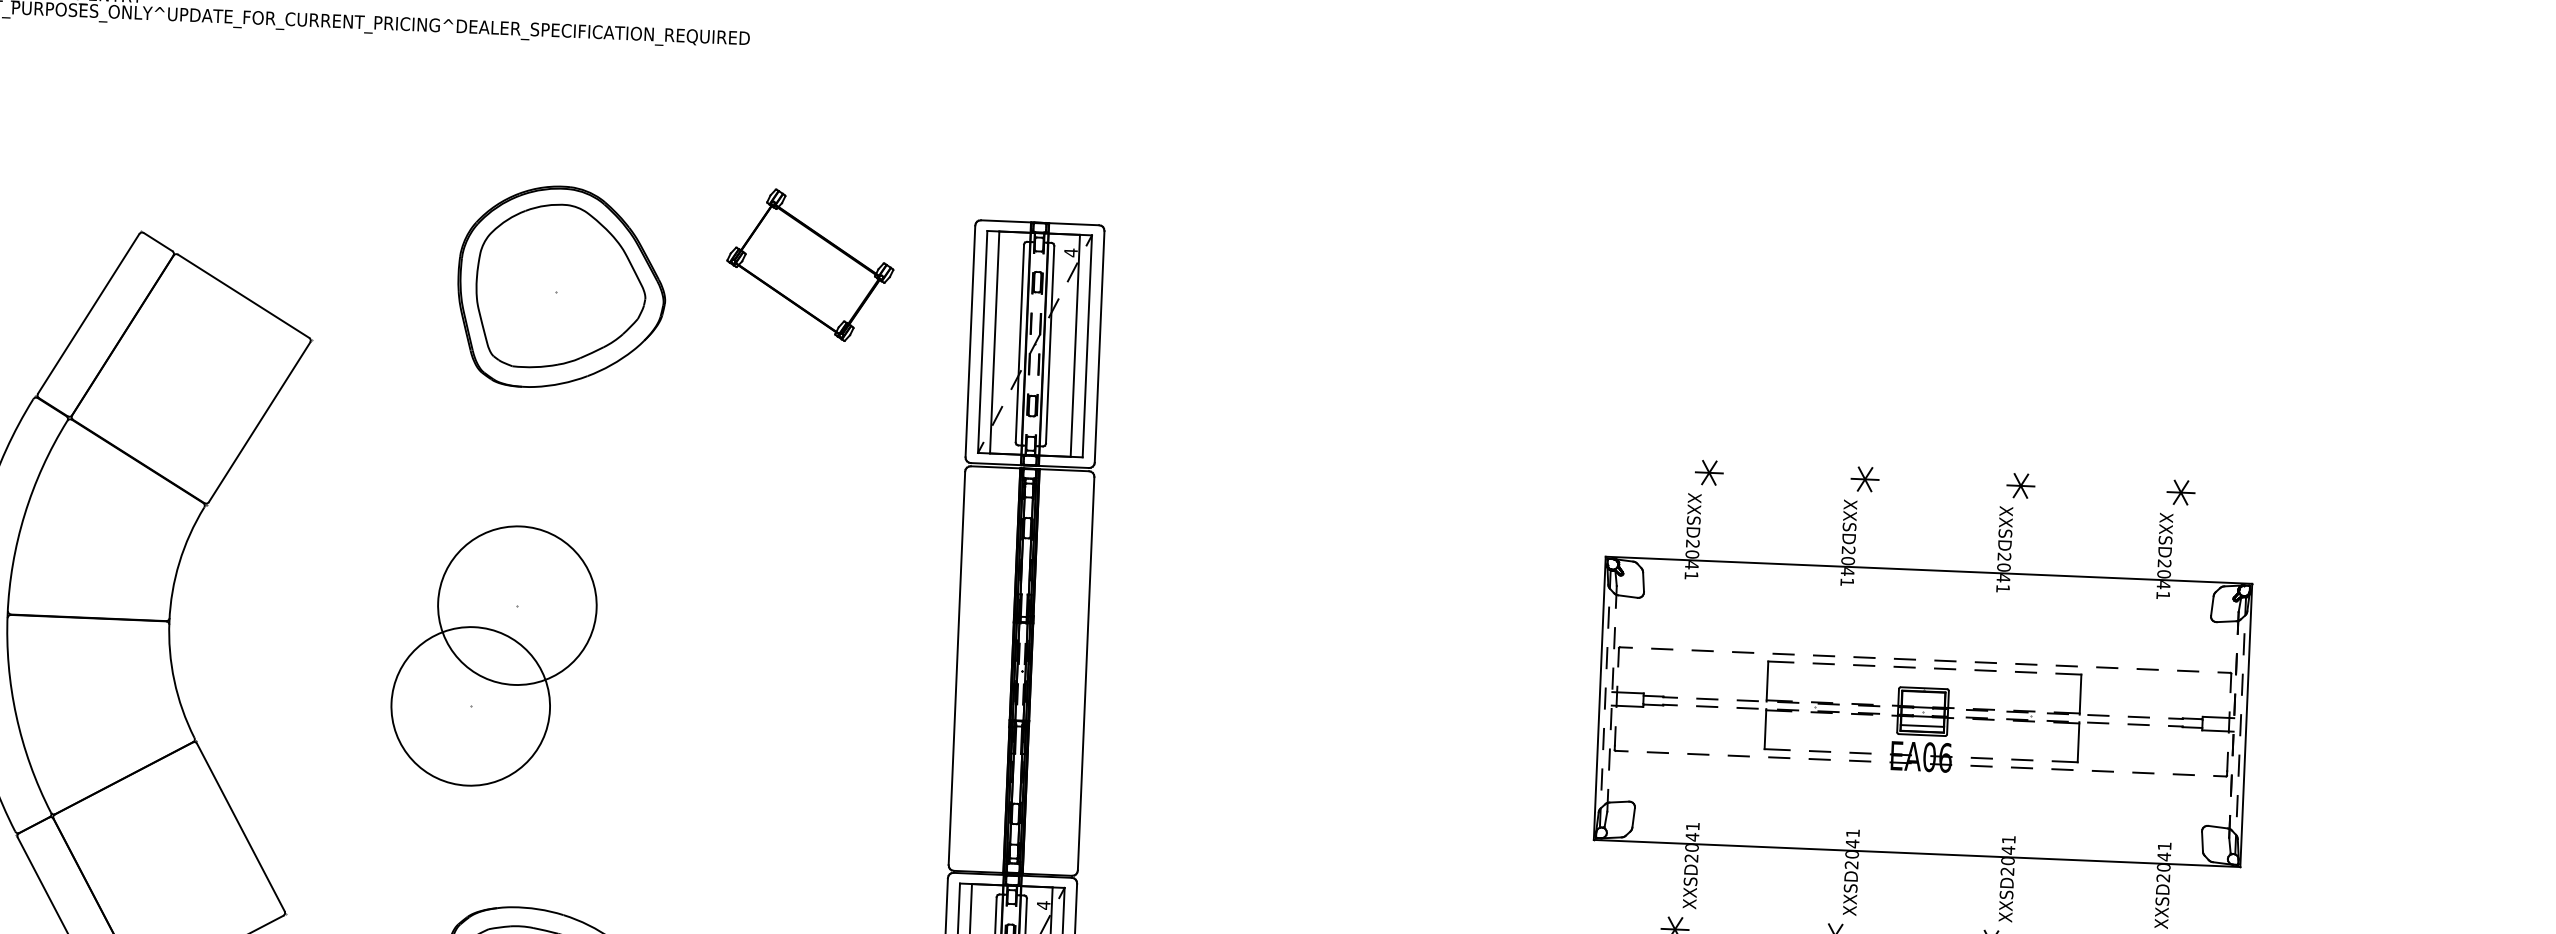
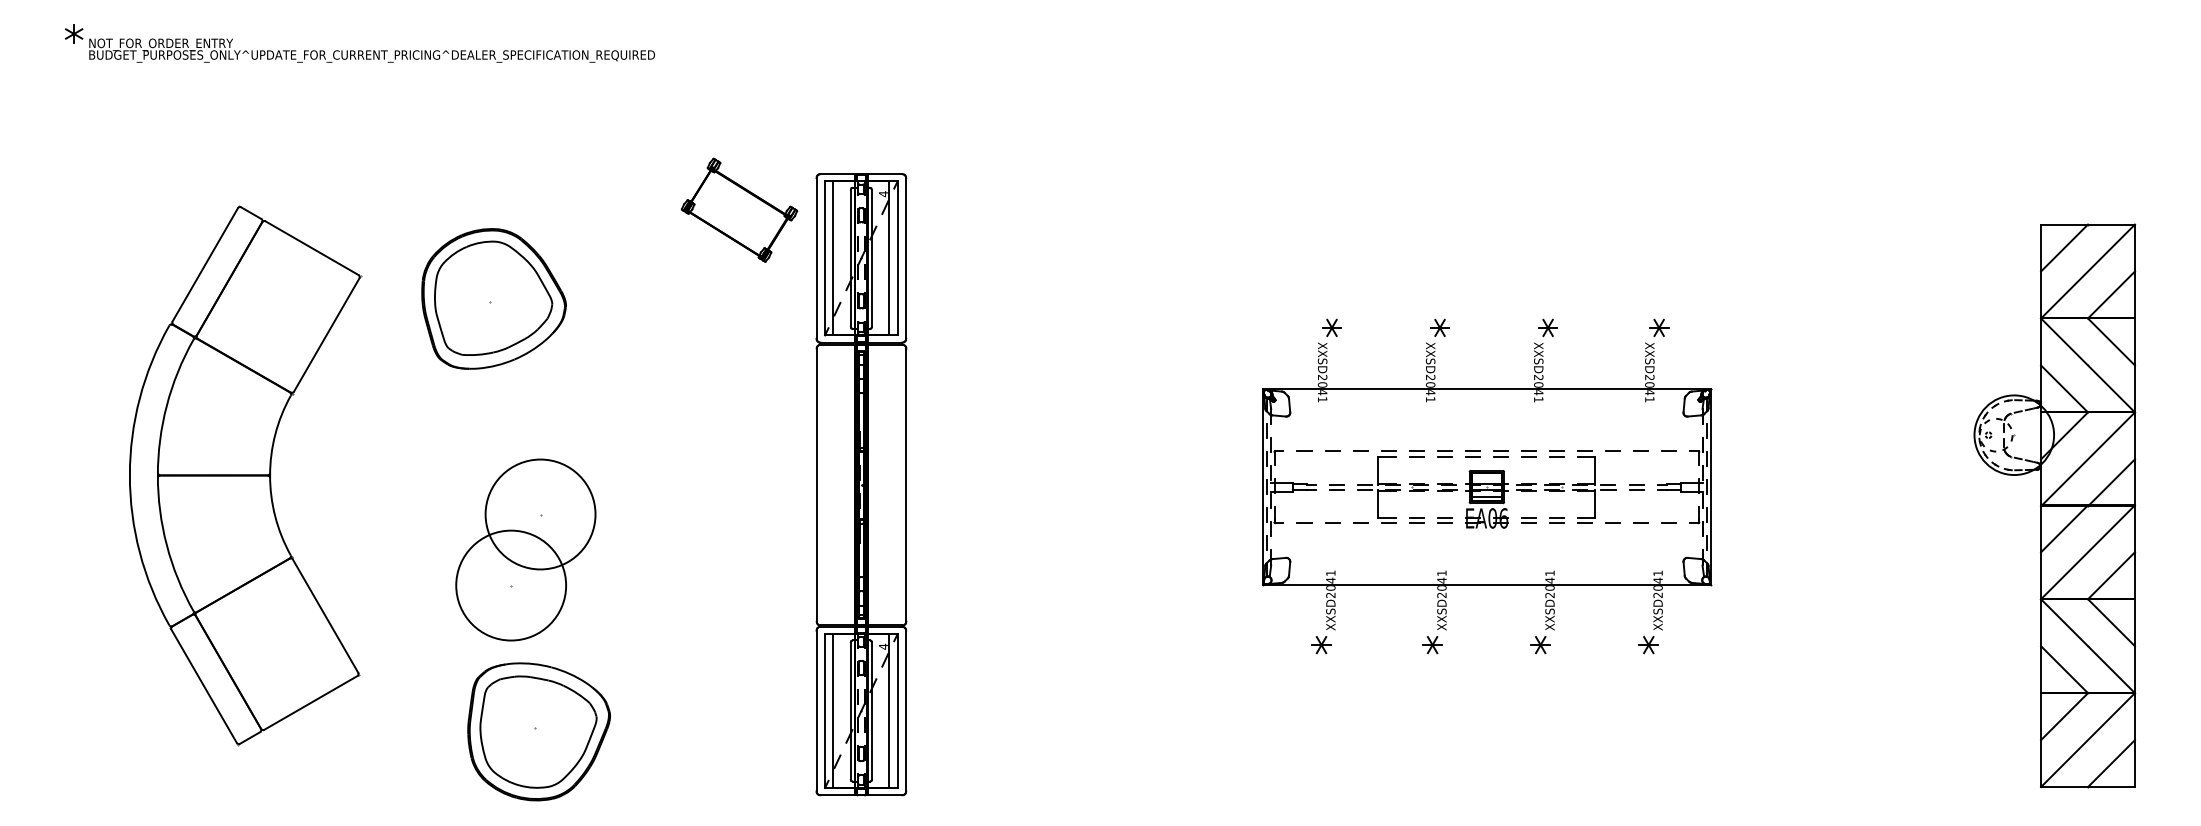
part: (810, 264) -> (739, 209), moved
part: (560, 286) -> (493, 298), moved
part: (493, 655) -> (525, 549), moved

